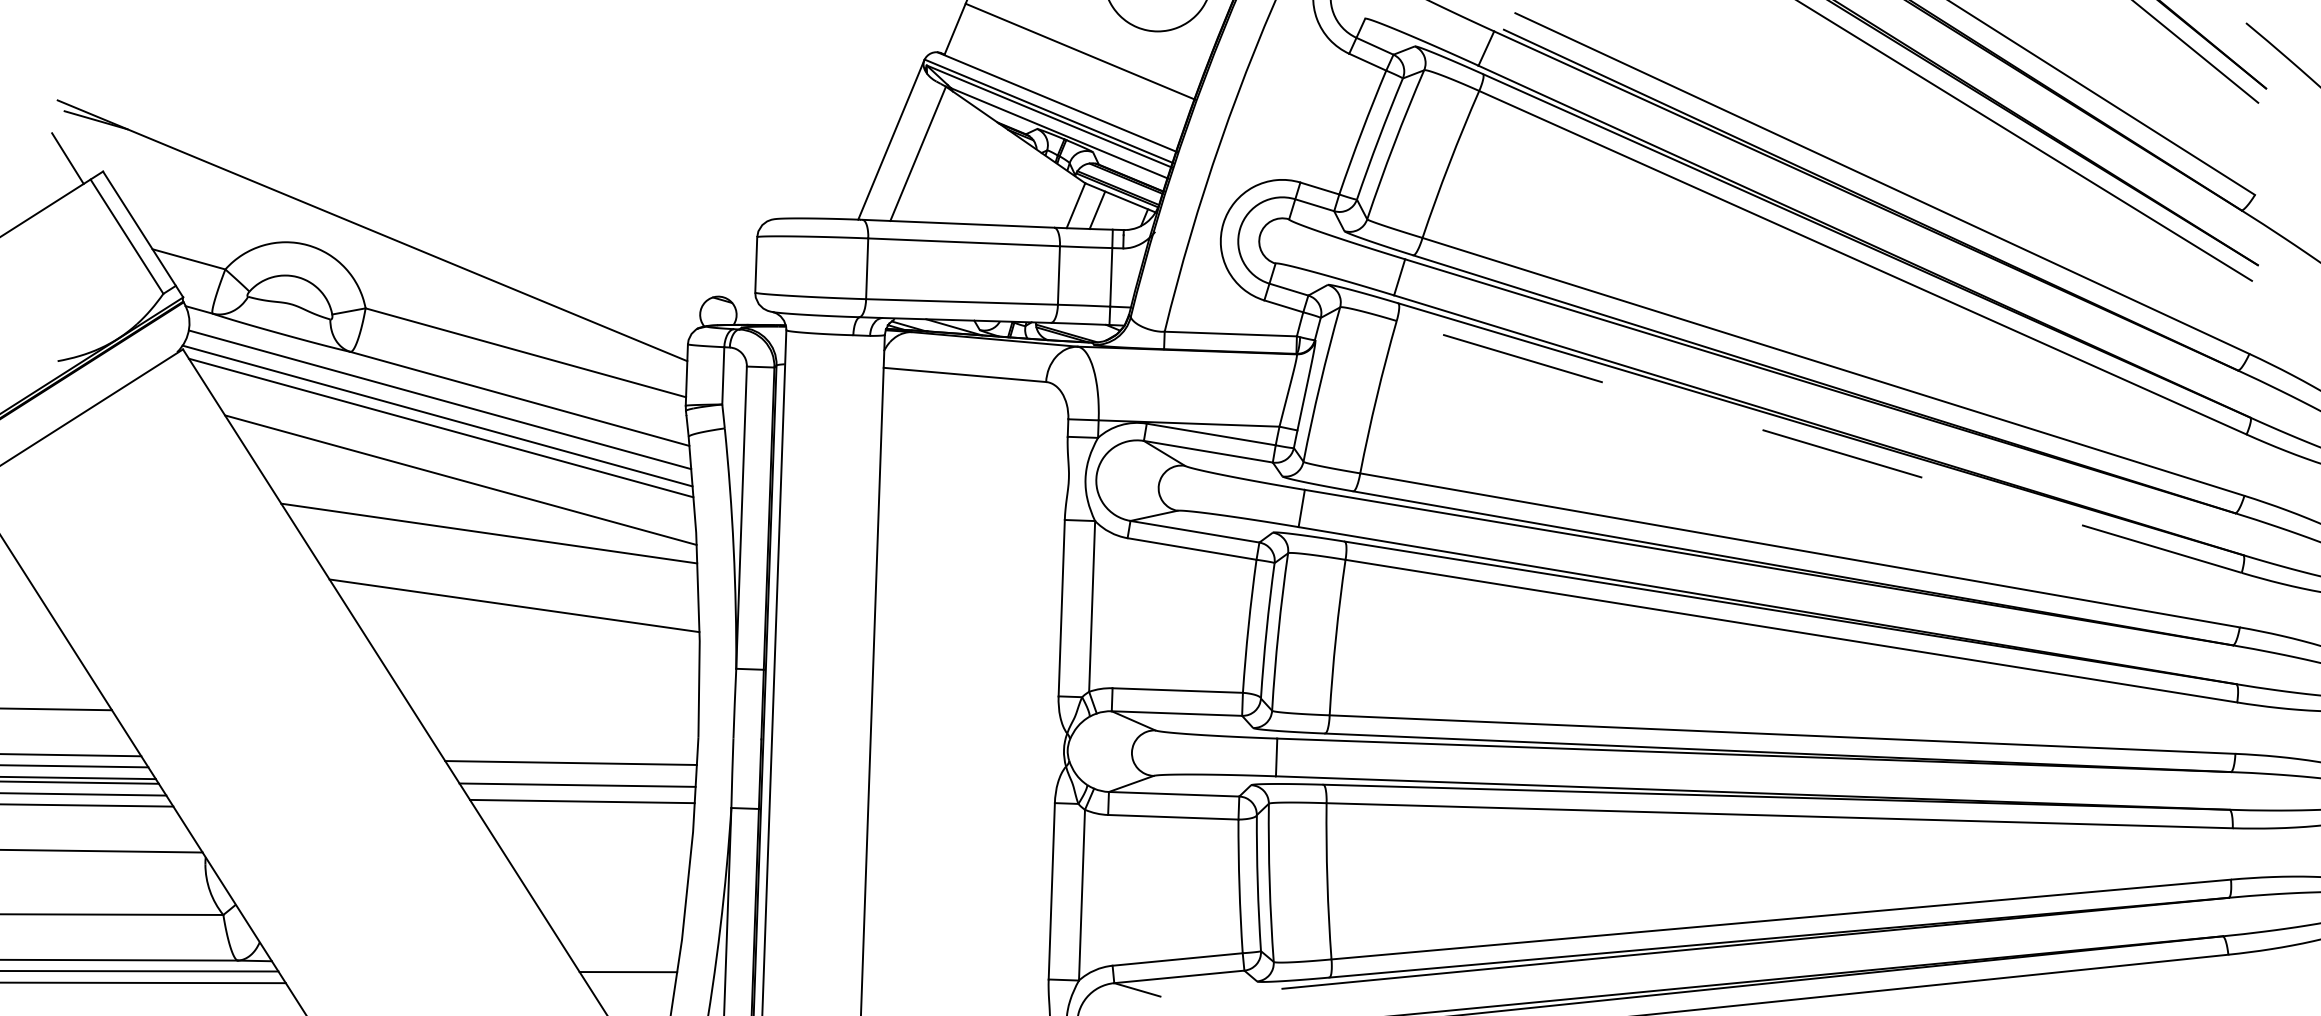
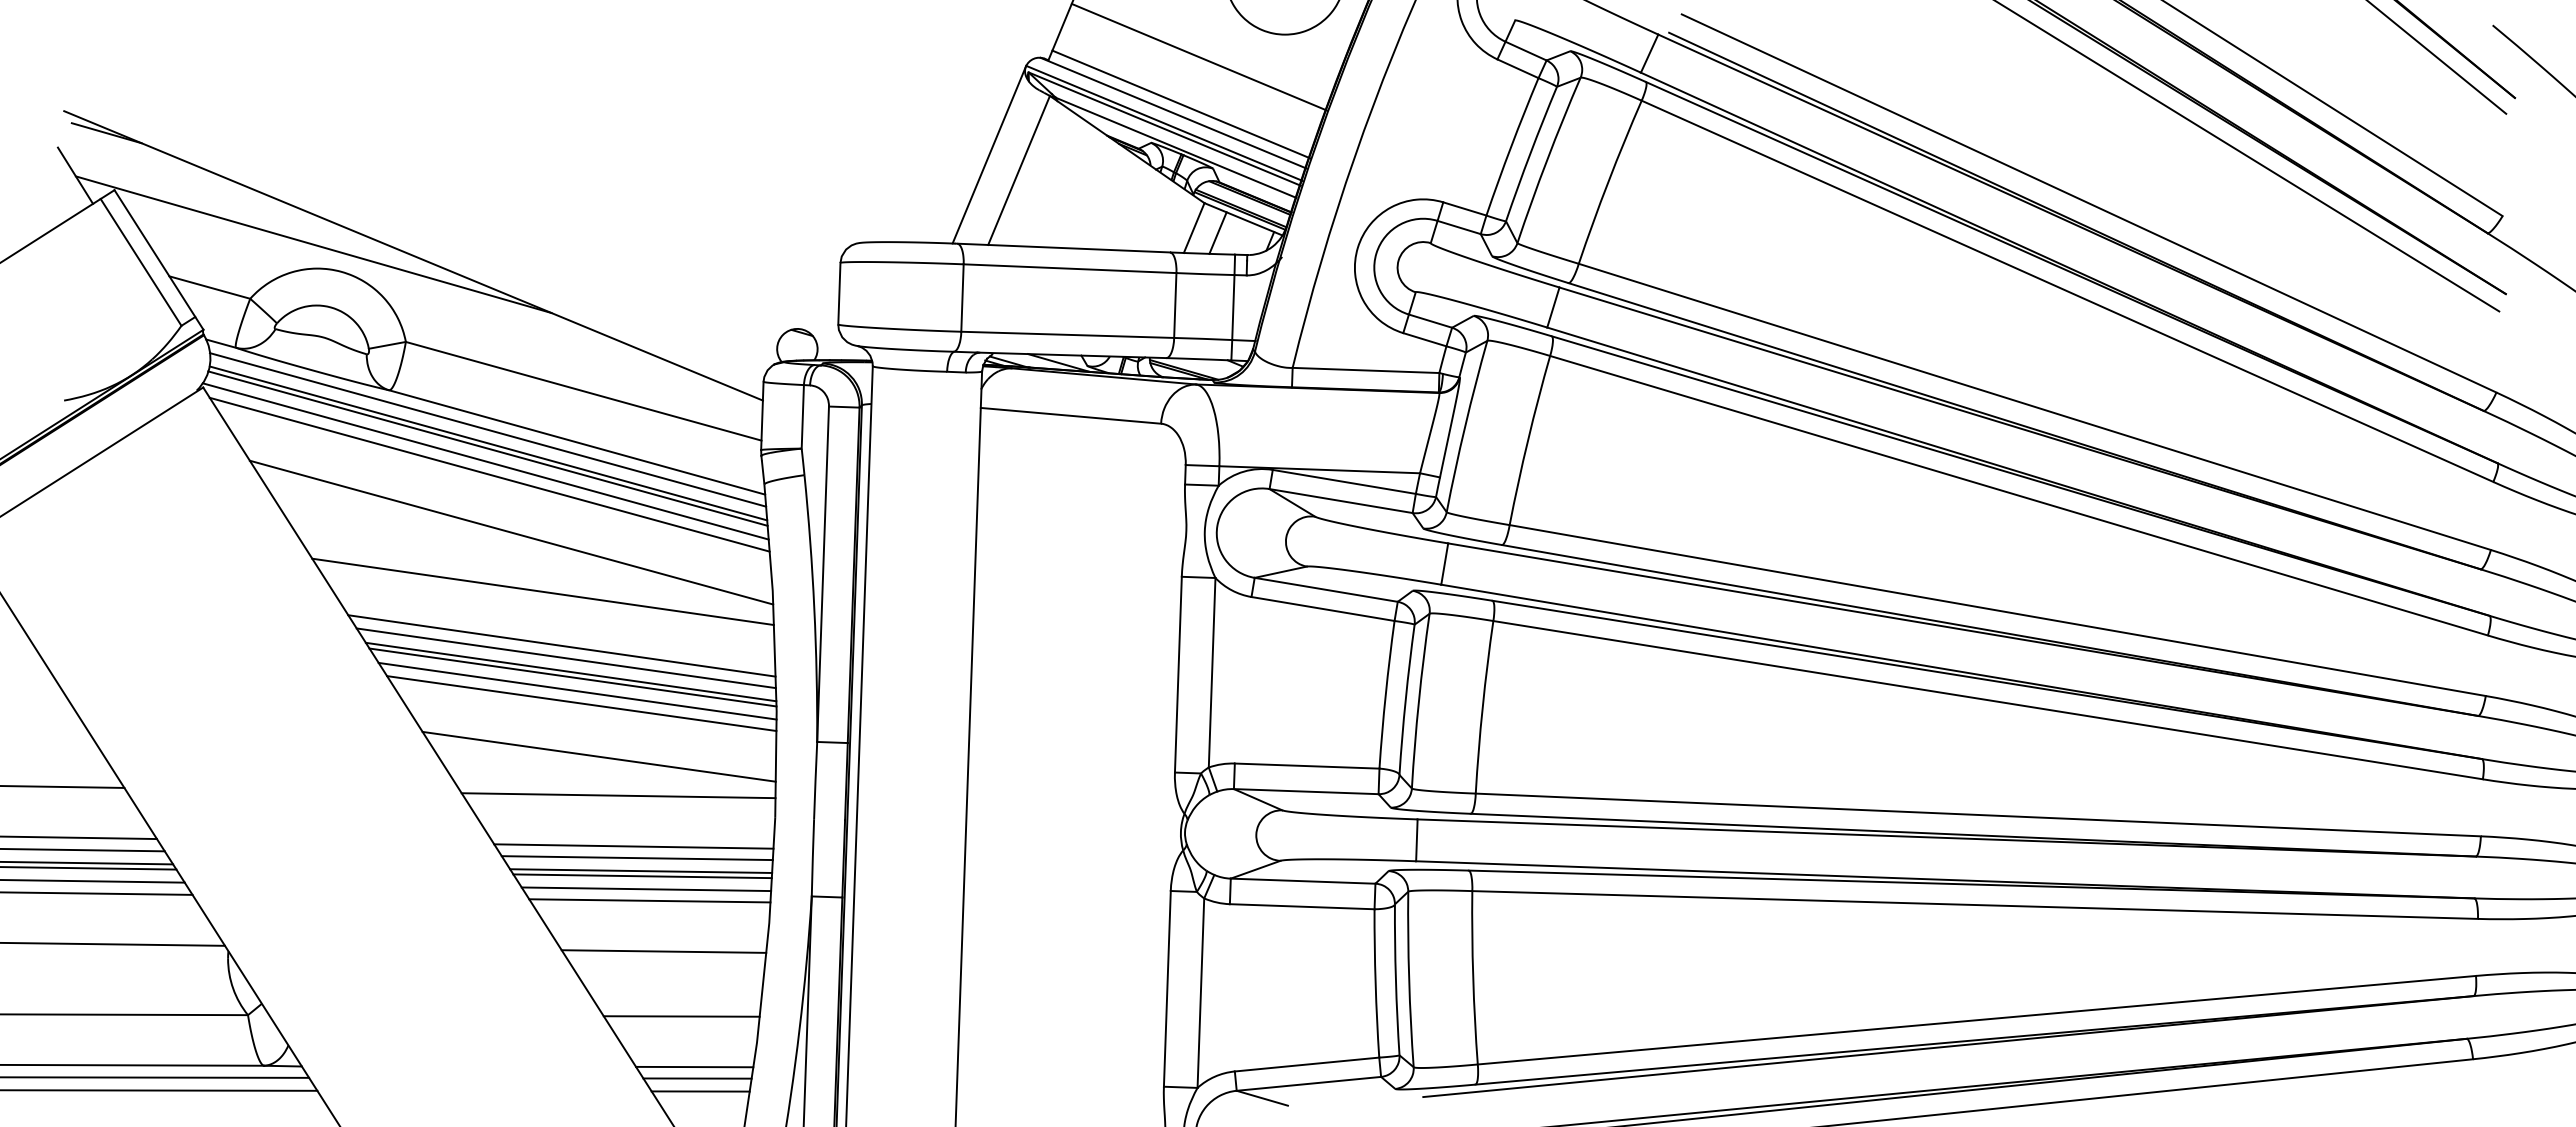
line: (1064, 94) -> (1181, 104), added
line: (282, 220) -> (313, 244), added
line: (439, 387) -> (487, 429), added
line: (439, 404) -> (487, 448), added
line: (1818, 446) -> (2018, 495), dashed -> solid
line: (505, 581) -> (561, 645), added
line: (509, 593) -> (565, 658), added
line: (515, 610) -> (572, 677), added
line: (520, 622) -> (577, 690), added
line: (523, 634) -> (581, 703), added
line: (539, 681) -> (598, 756), added
line: (557, 717) -> (618, 795), added
line: (573, 773) -> (636, 858), added
line: (578, 790) -> (642, 876), added
line: (585, 811) -> (649, 900), added
line: (597, 857) -> (663, 951), added
line: (613, 916) -> (681, 1016), added
line: (625, 961) -> (694, 1066), added
line: (631, 983) -> (700, 1091), added

